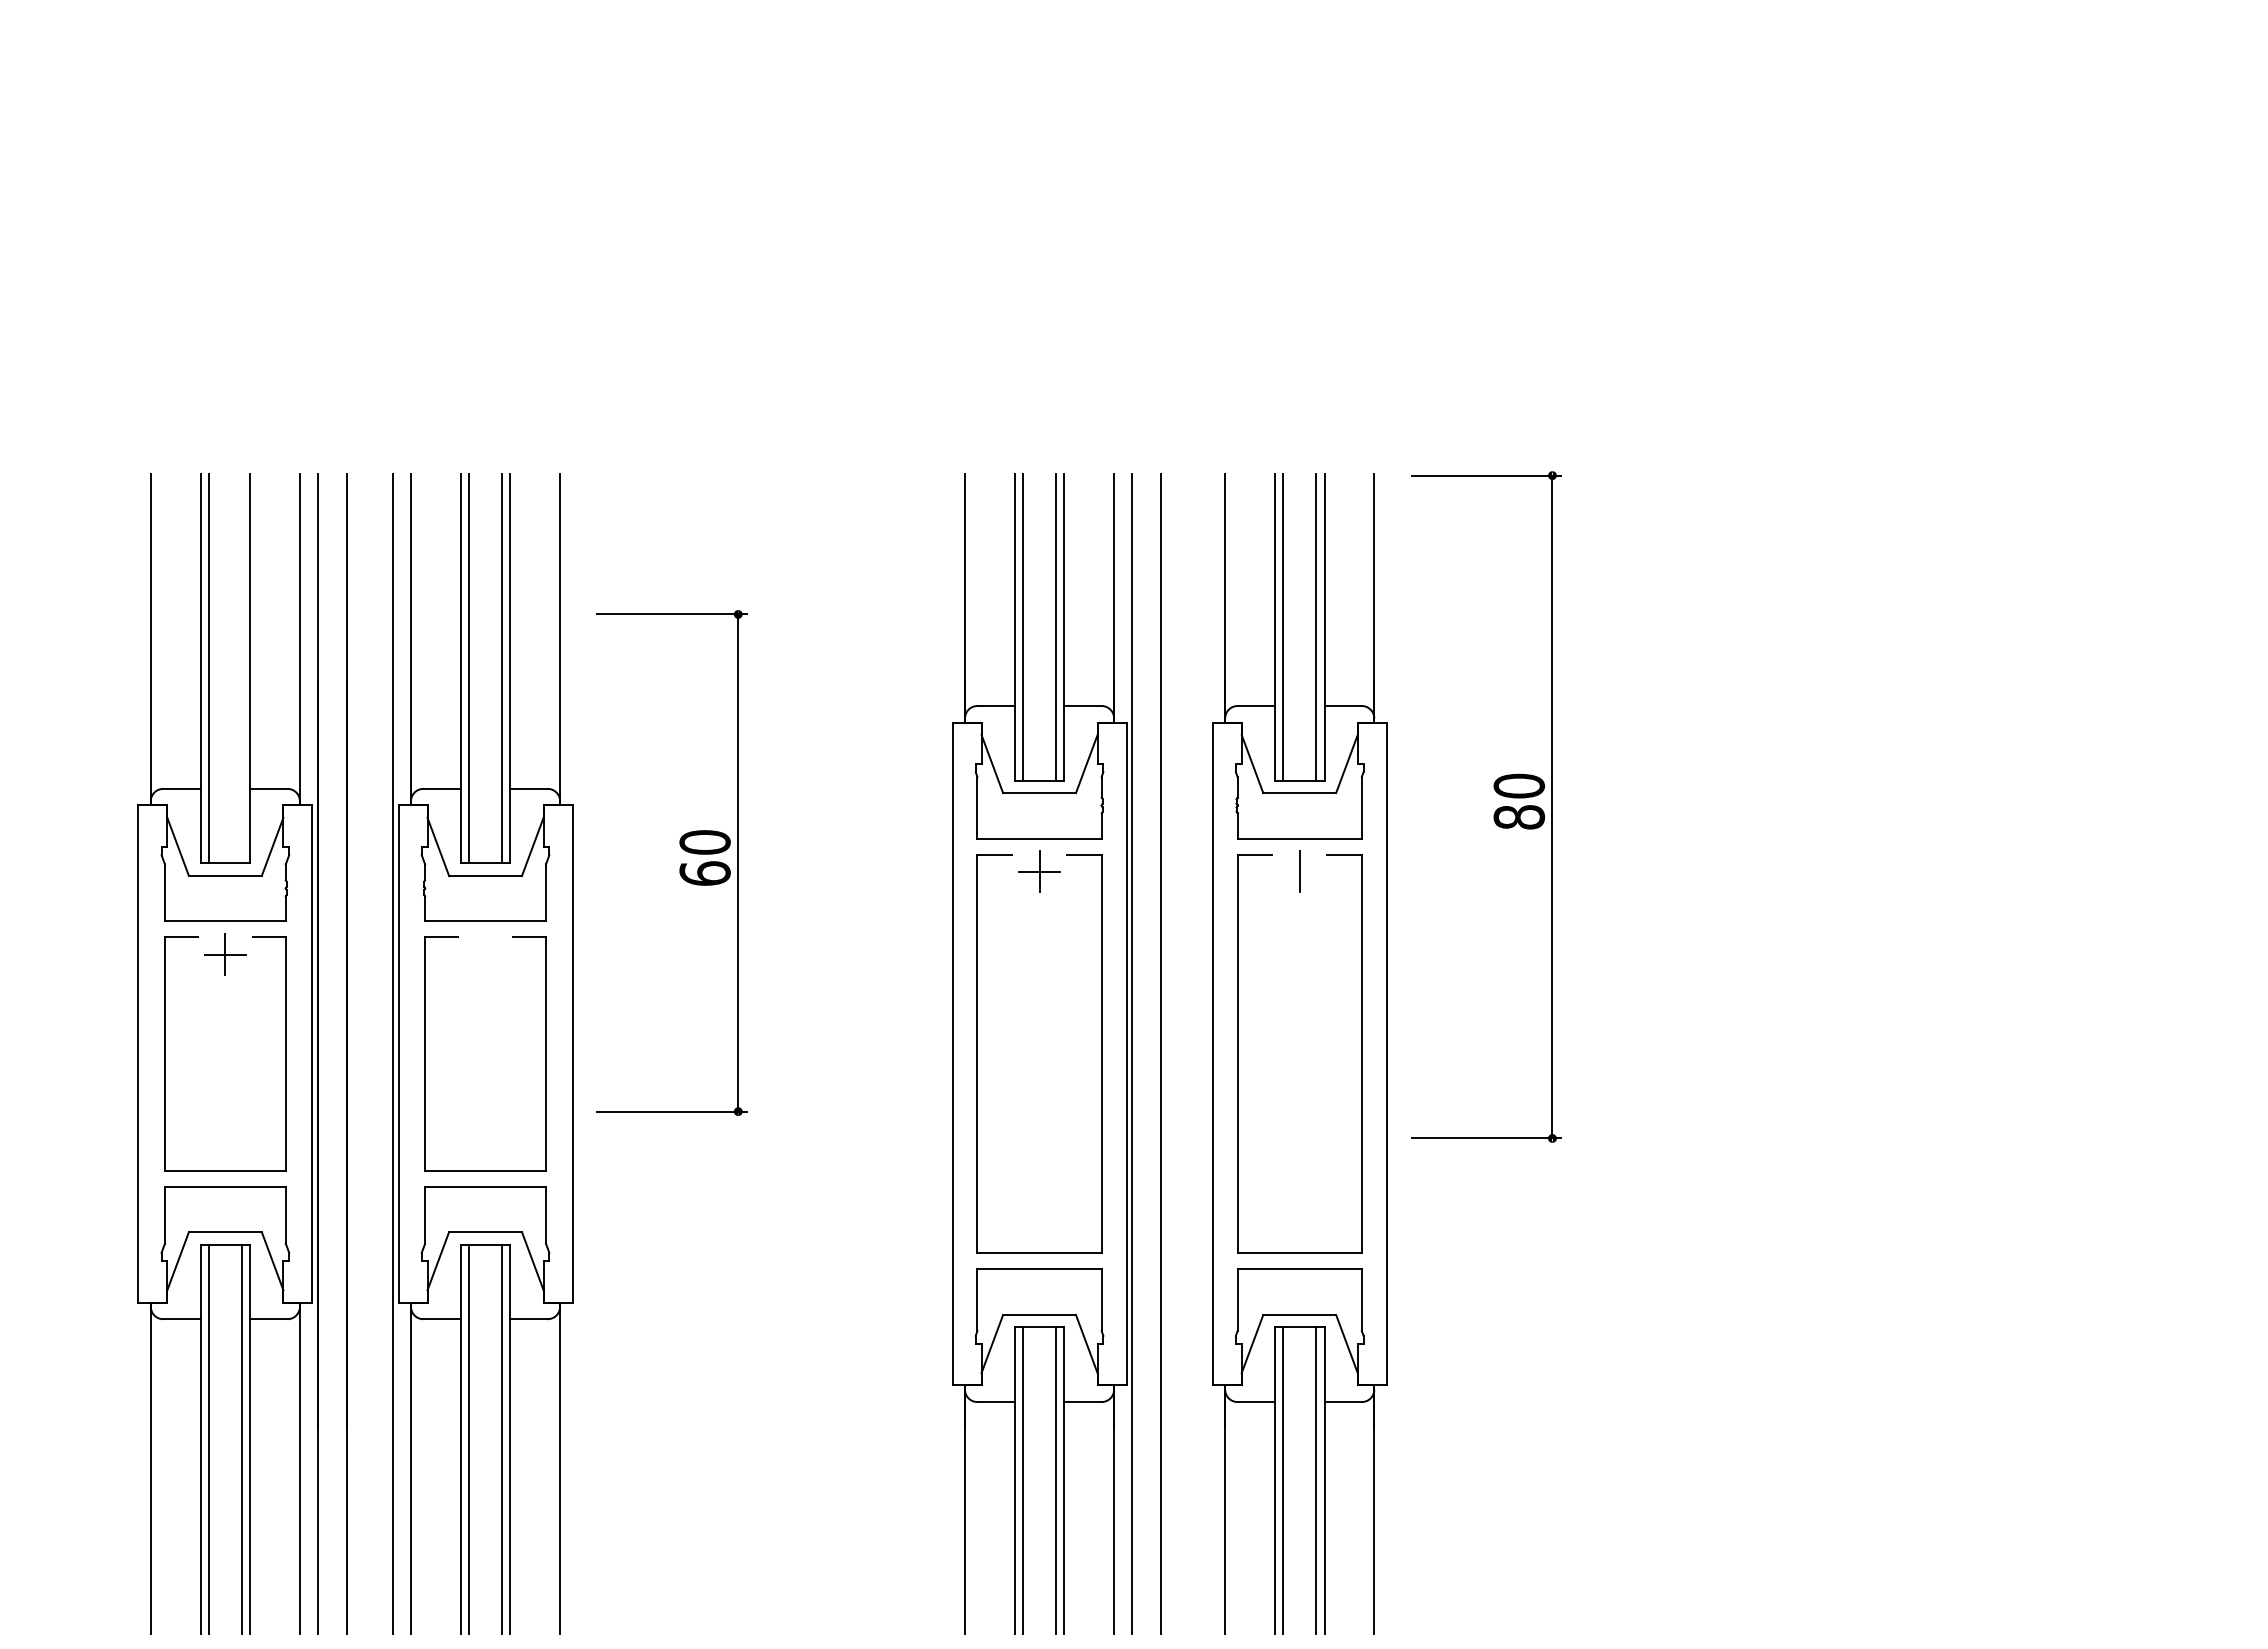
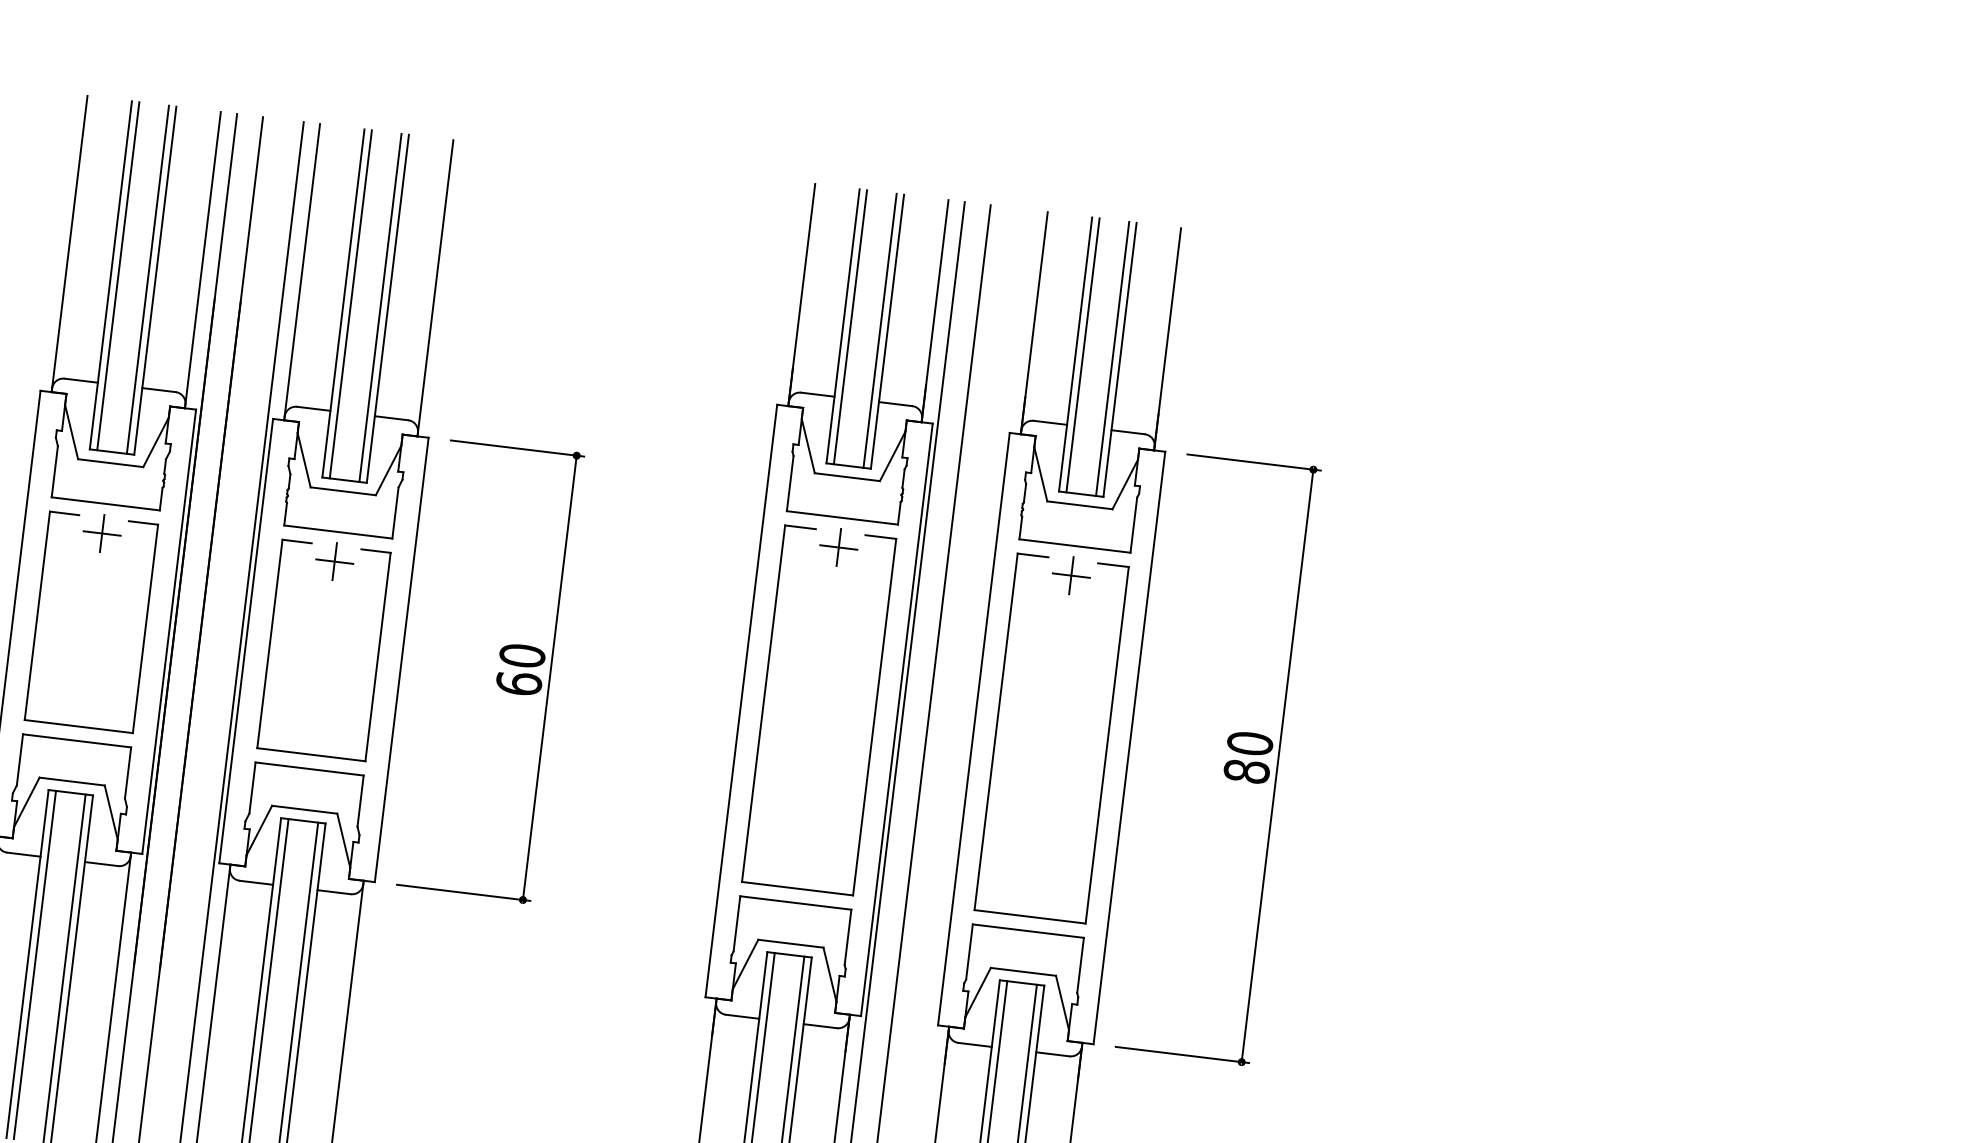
line: (241, 668) -> (147, 279), added
part: (1495, 810) -> (1226, 762), moved
part: (679, 867) -> (496, 675), moved
line: (1299, 871) -> (1071, 575), added
part: (485, 954) -> (334, 561), added

